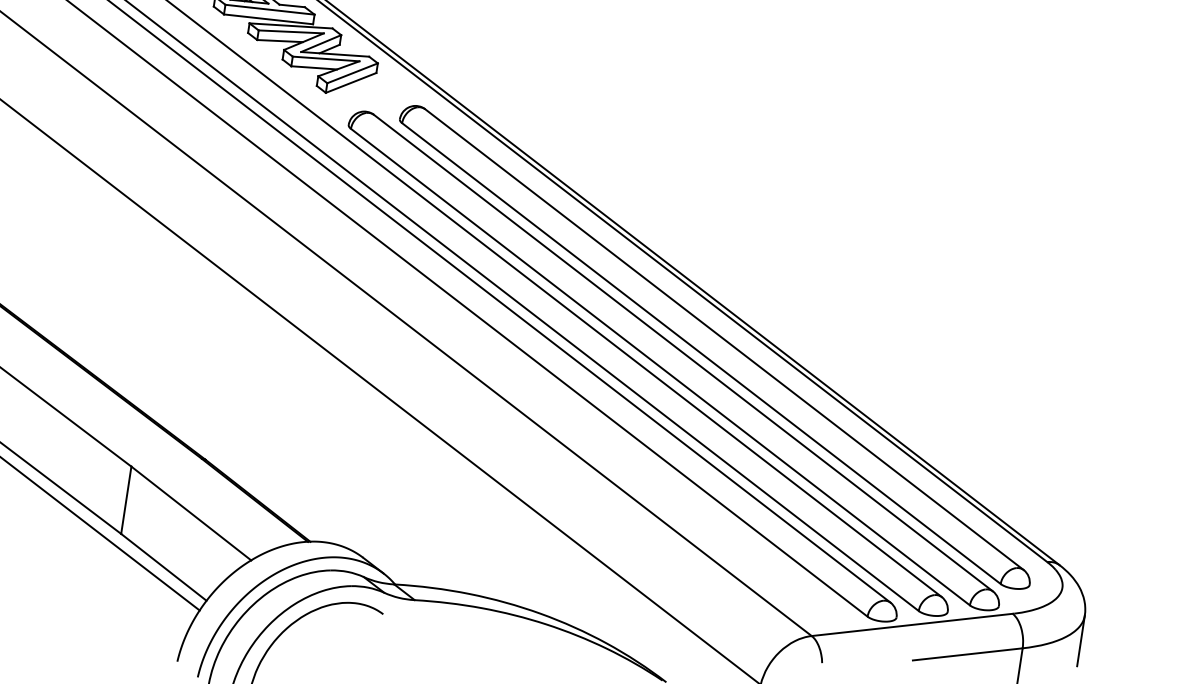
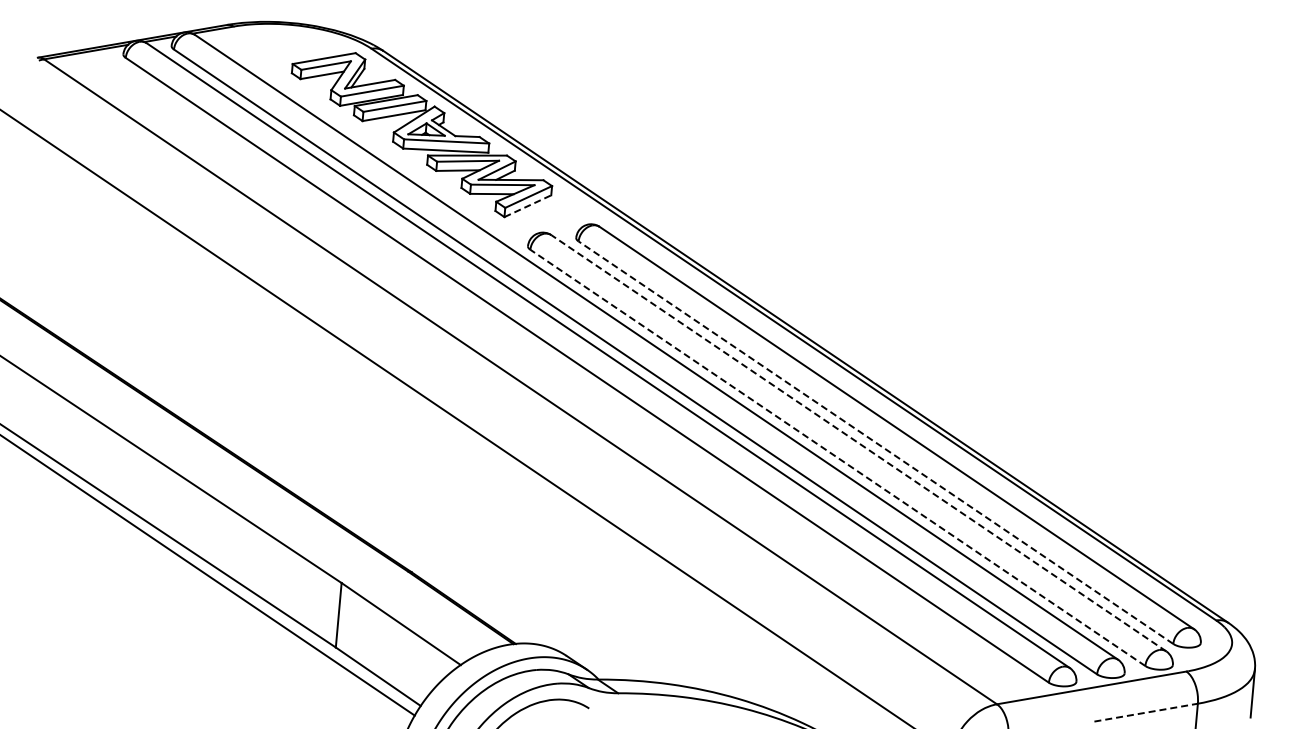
line: (350, 83) -> (527, 206), solid -> dashed
line: (683, 353) -> (858, 443), solid -> dashed
line: (700, 353) -> (875, 442), solid -> dashed
line: (660, 366) -> (837, 457), solid -> dashed
line: (968, 654) -> (1146, 712), solid -> dashed

